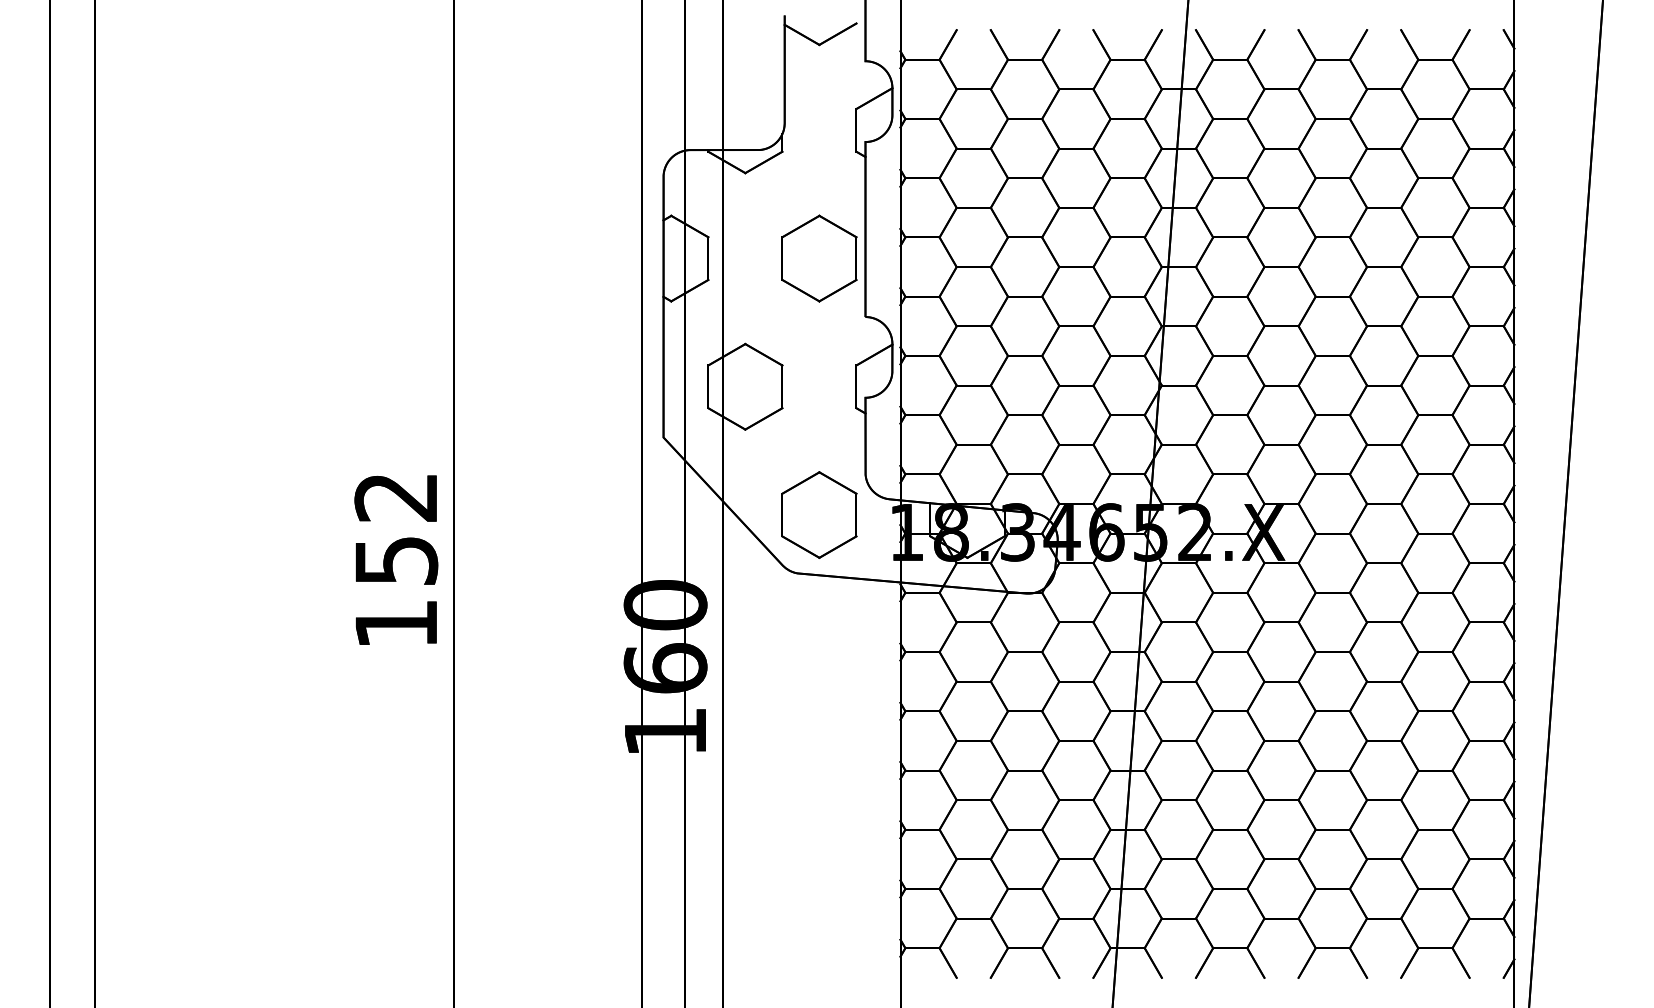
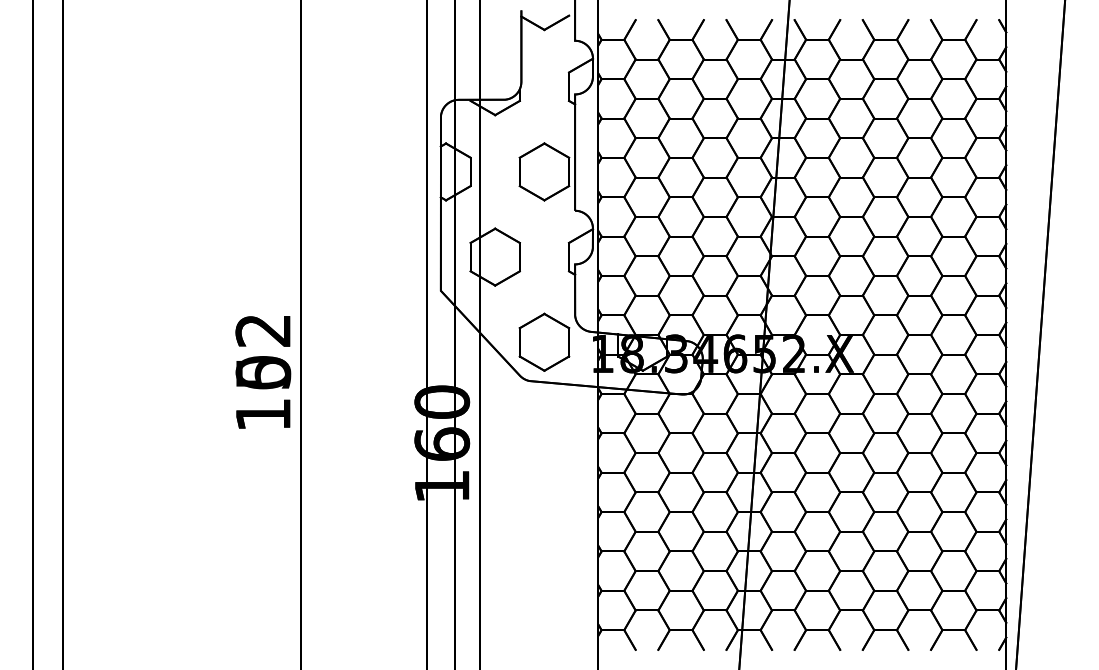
text: (396, 560) -> (263, 372), 152 -> 102

